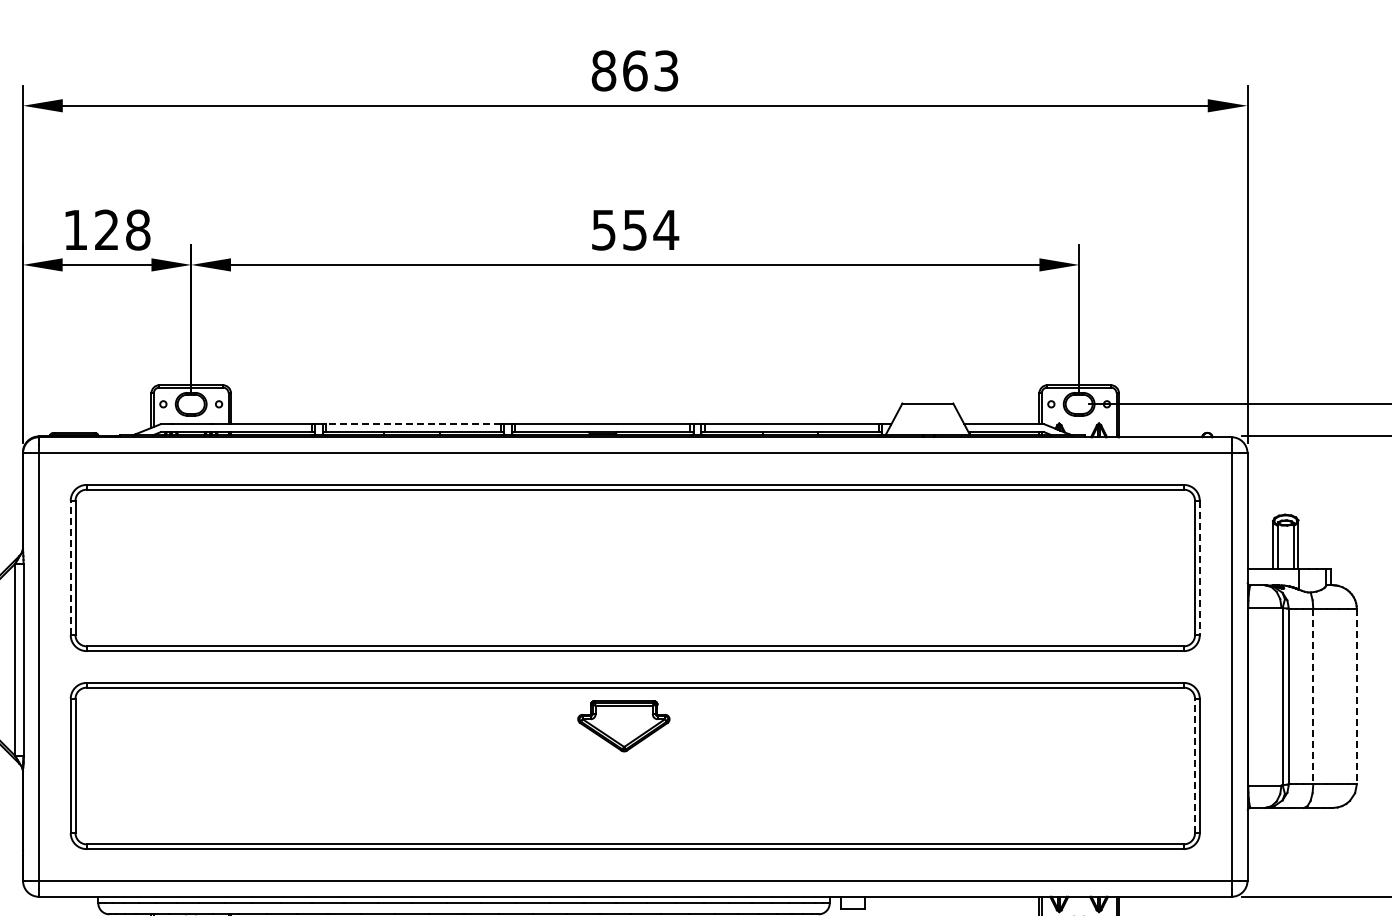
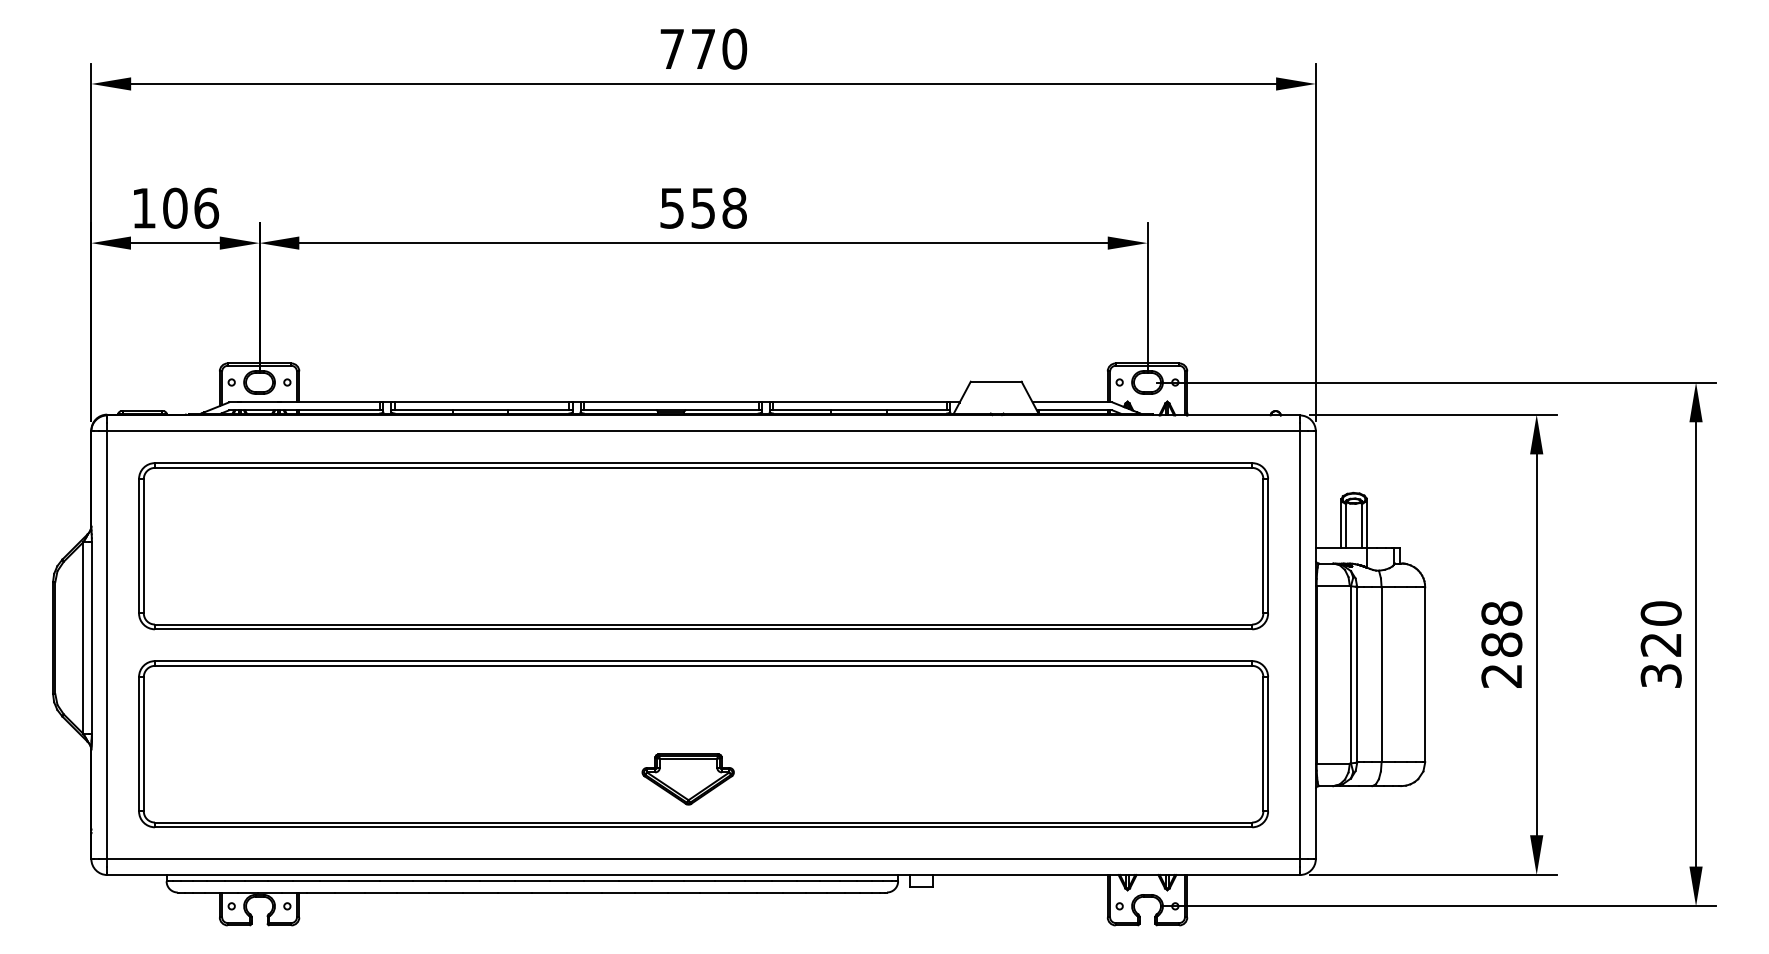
text: (635, 70) -> (703, 48), 863 -> 770
text: (123, 229) -> (191, 207), 128 -> 106
text: (666, 229) -> (734, 207), 554 -> 558
line: (413, 424) -> (481, 402), dashed -> solid
line: (71, 567) -> (139, 545), dashed -> solid
line: (1200, 568) -> (1268, 546), dashed -> solid
line: (1313, 697) -> (1381, 675), dashed -> solid
line: (1357, 697) -> (1425, 675), dashed -> solid
part: (623, 726) -> (687, 779), moved
line: (1195, 765) -> (1263, 743), dashed -> solid

